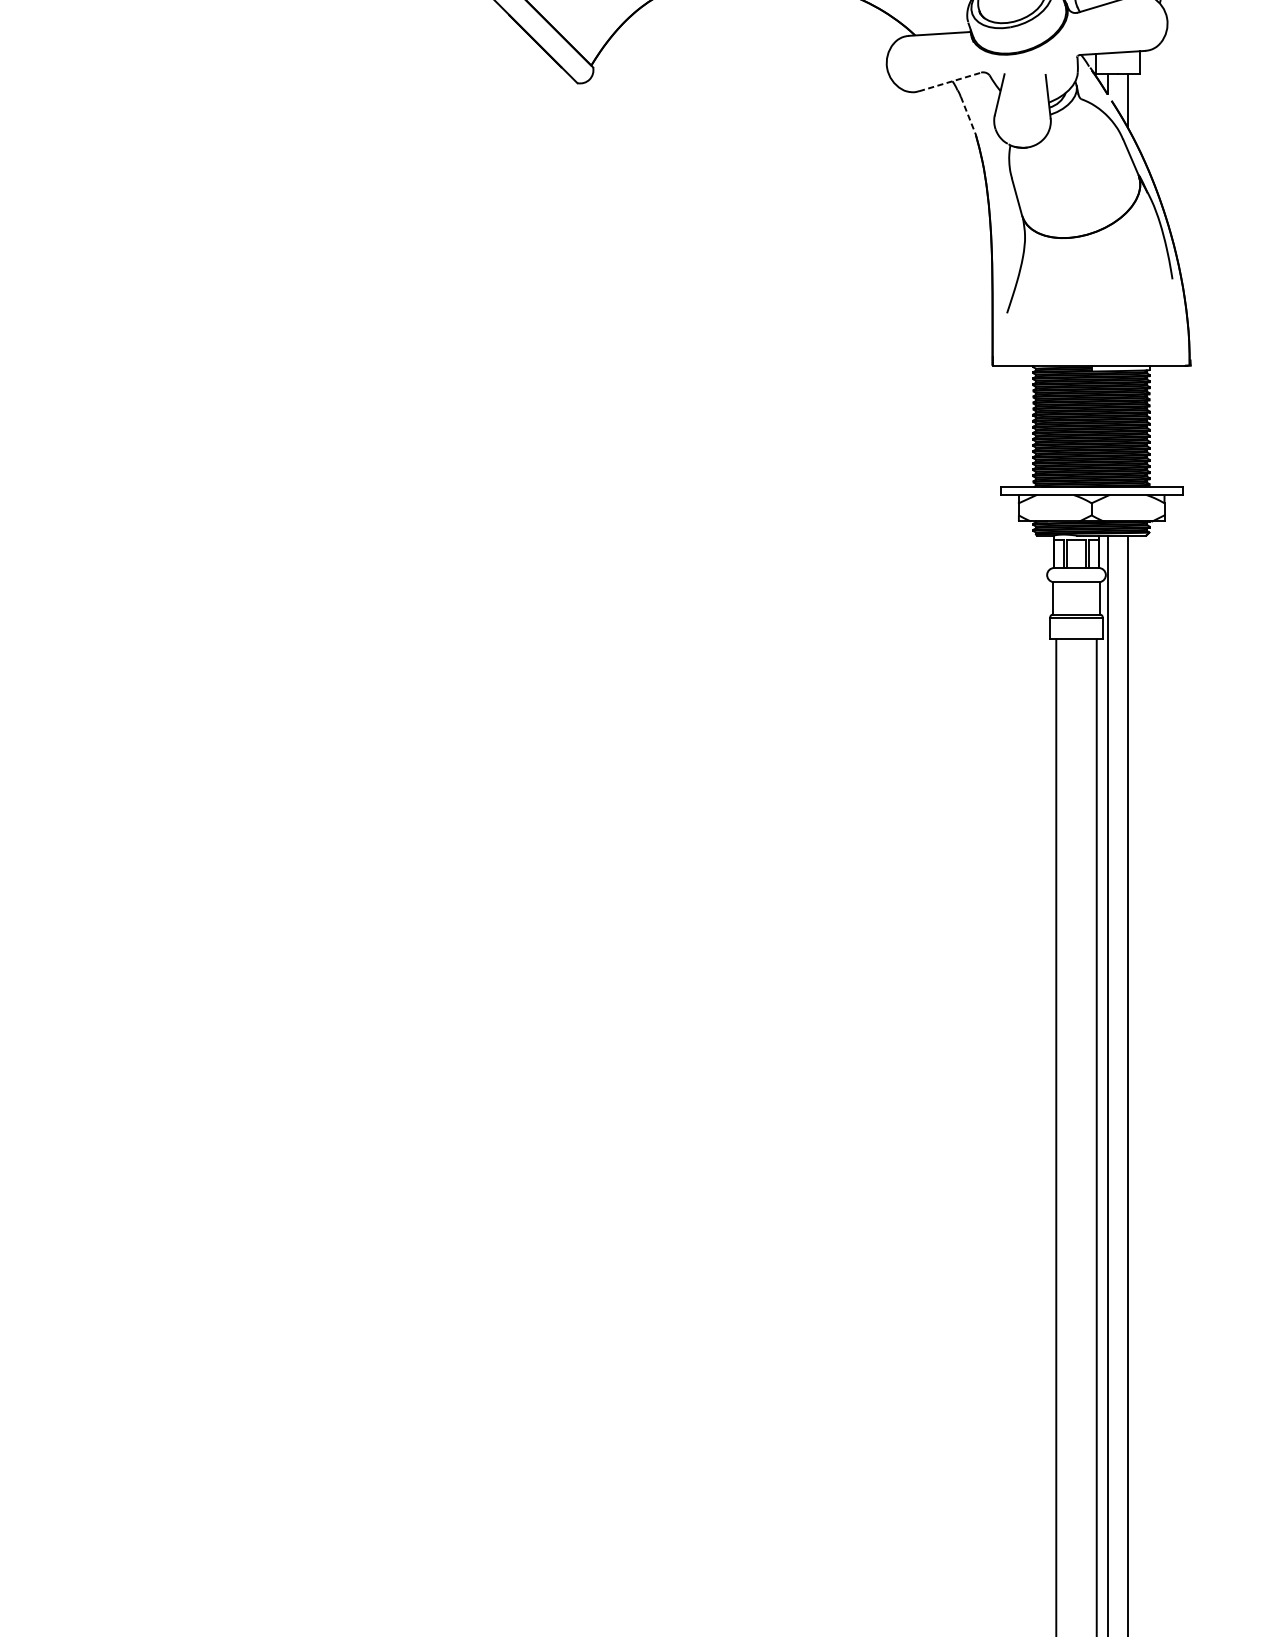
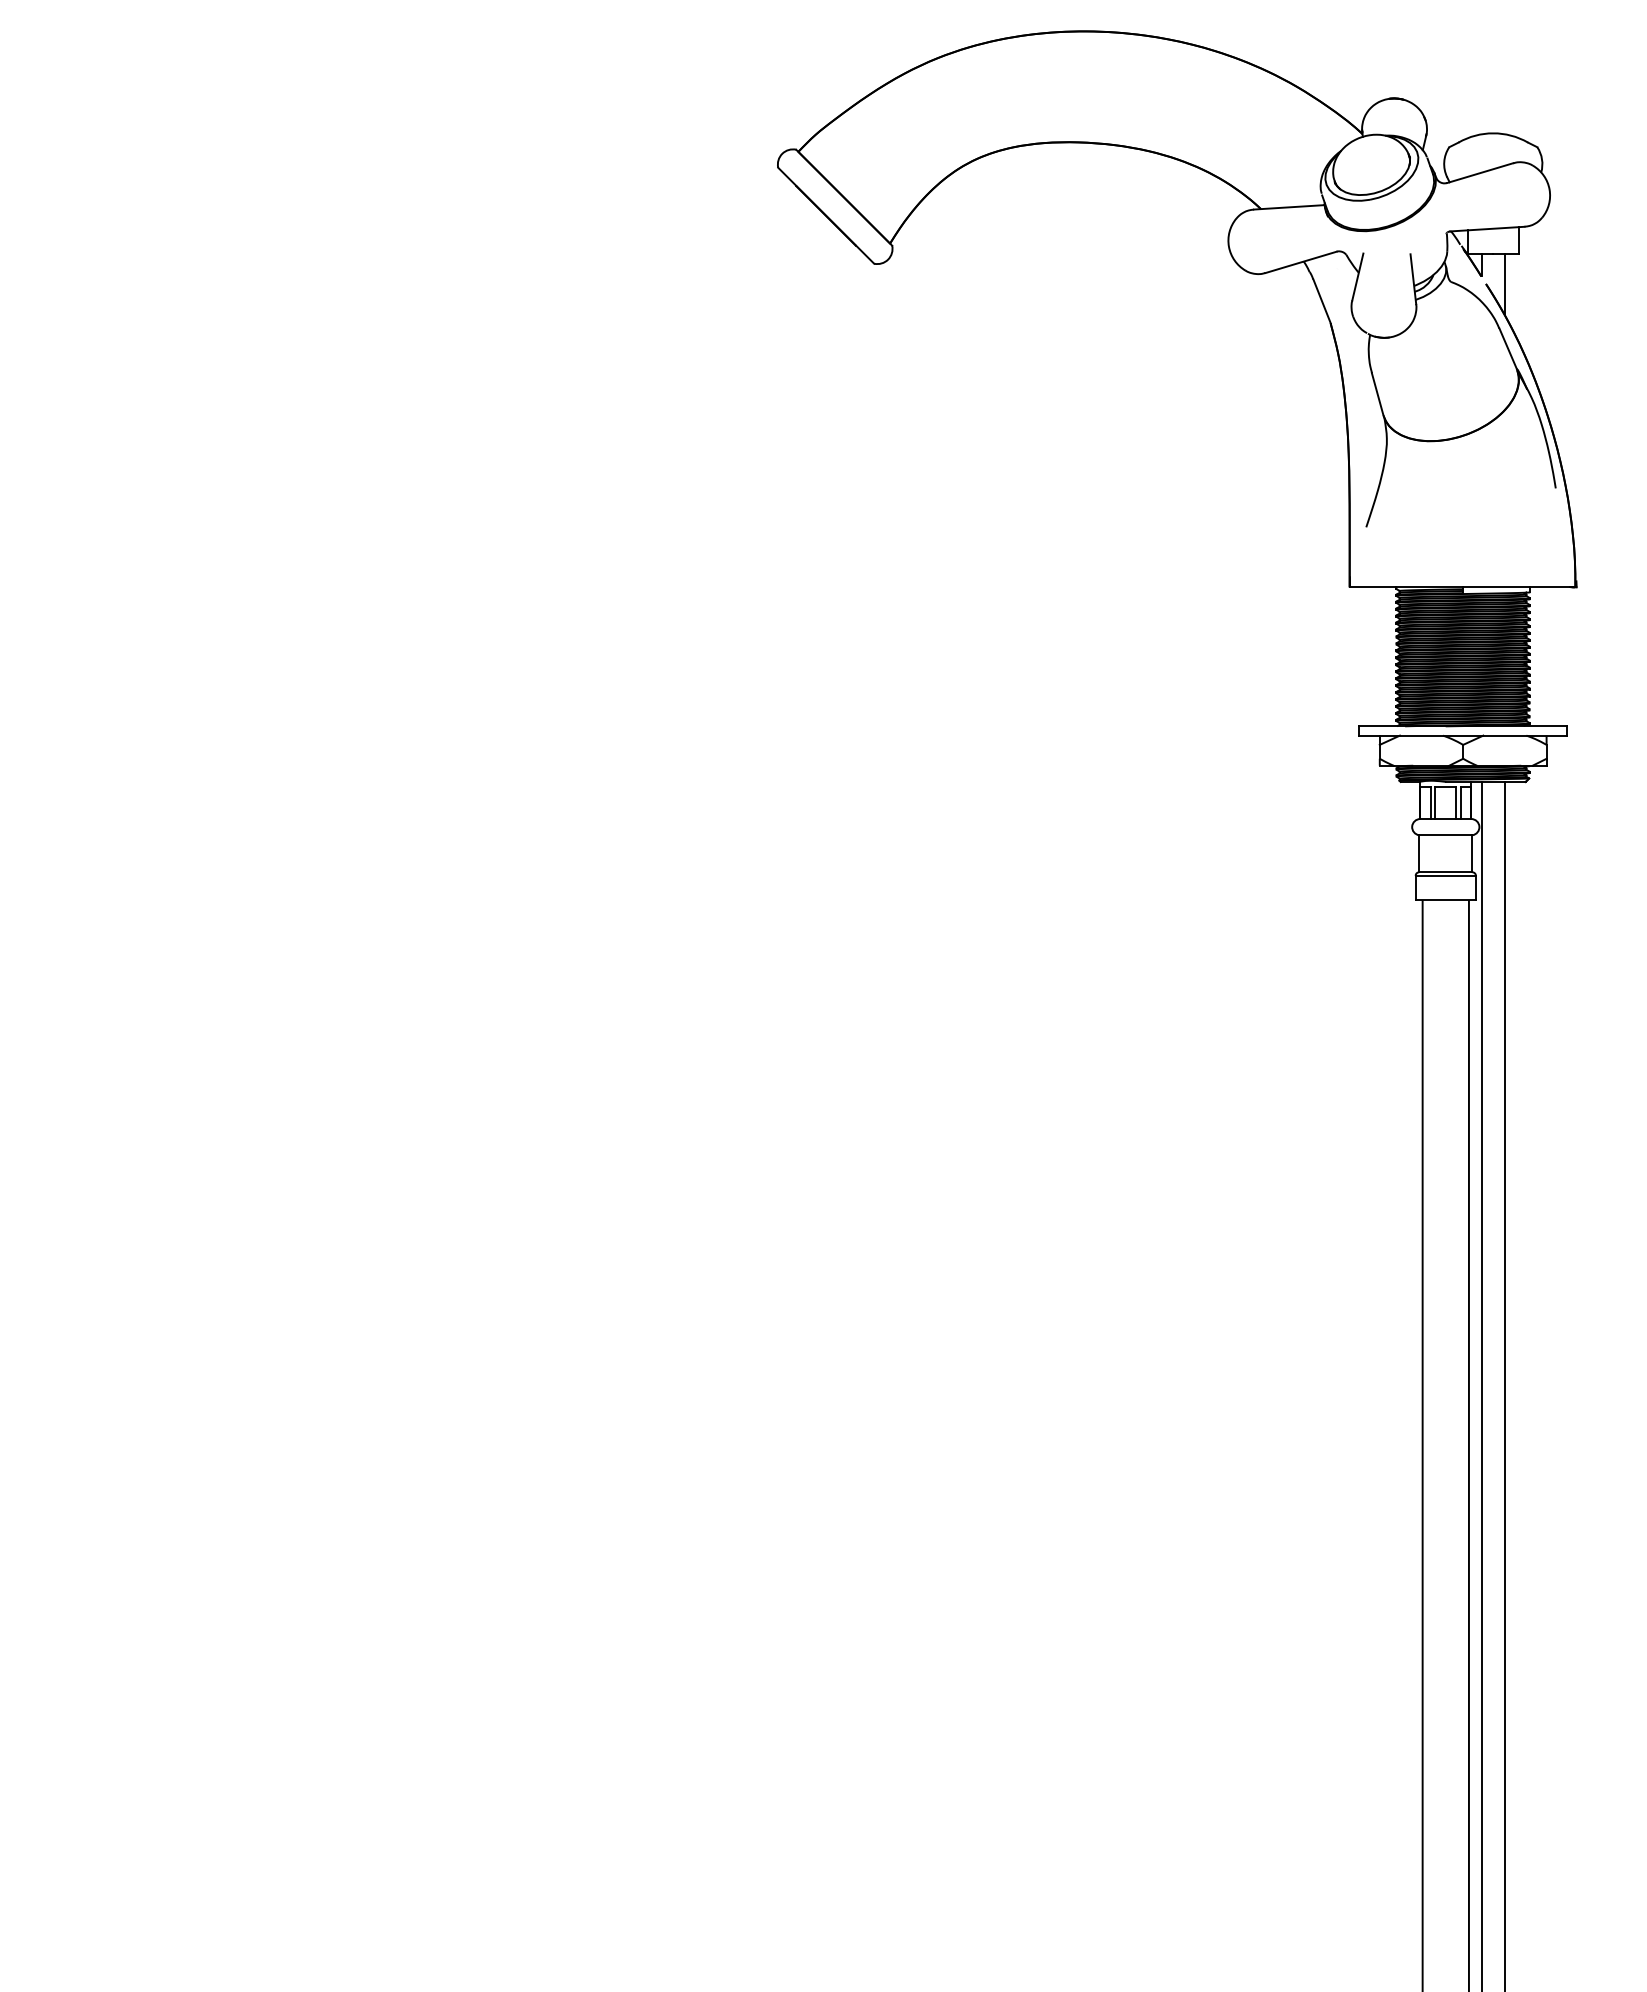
line: (950, 82) -> (1301, 262), dashed -> solid
line: (968, 116) -> (1322, 301), dashed -> solid

